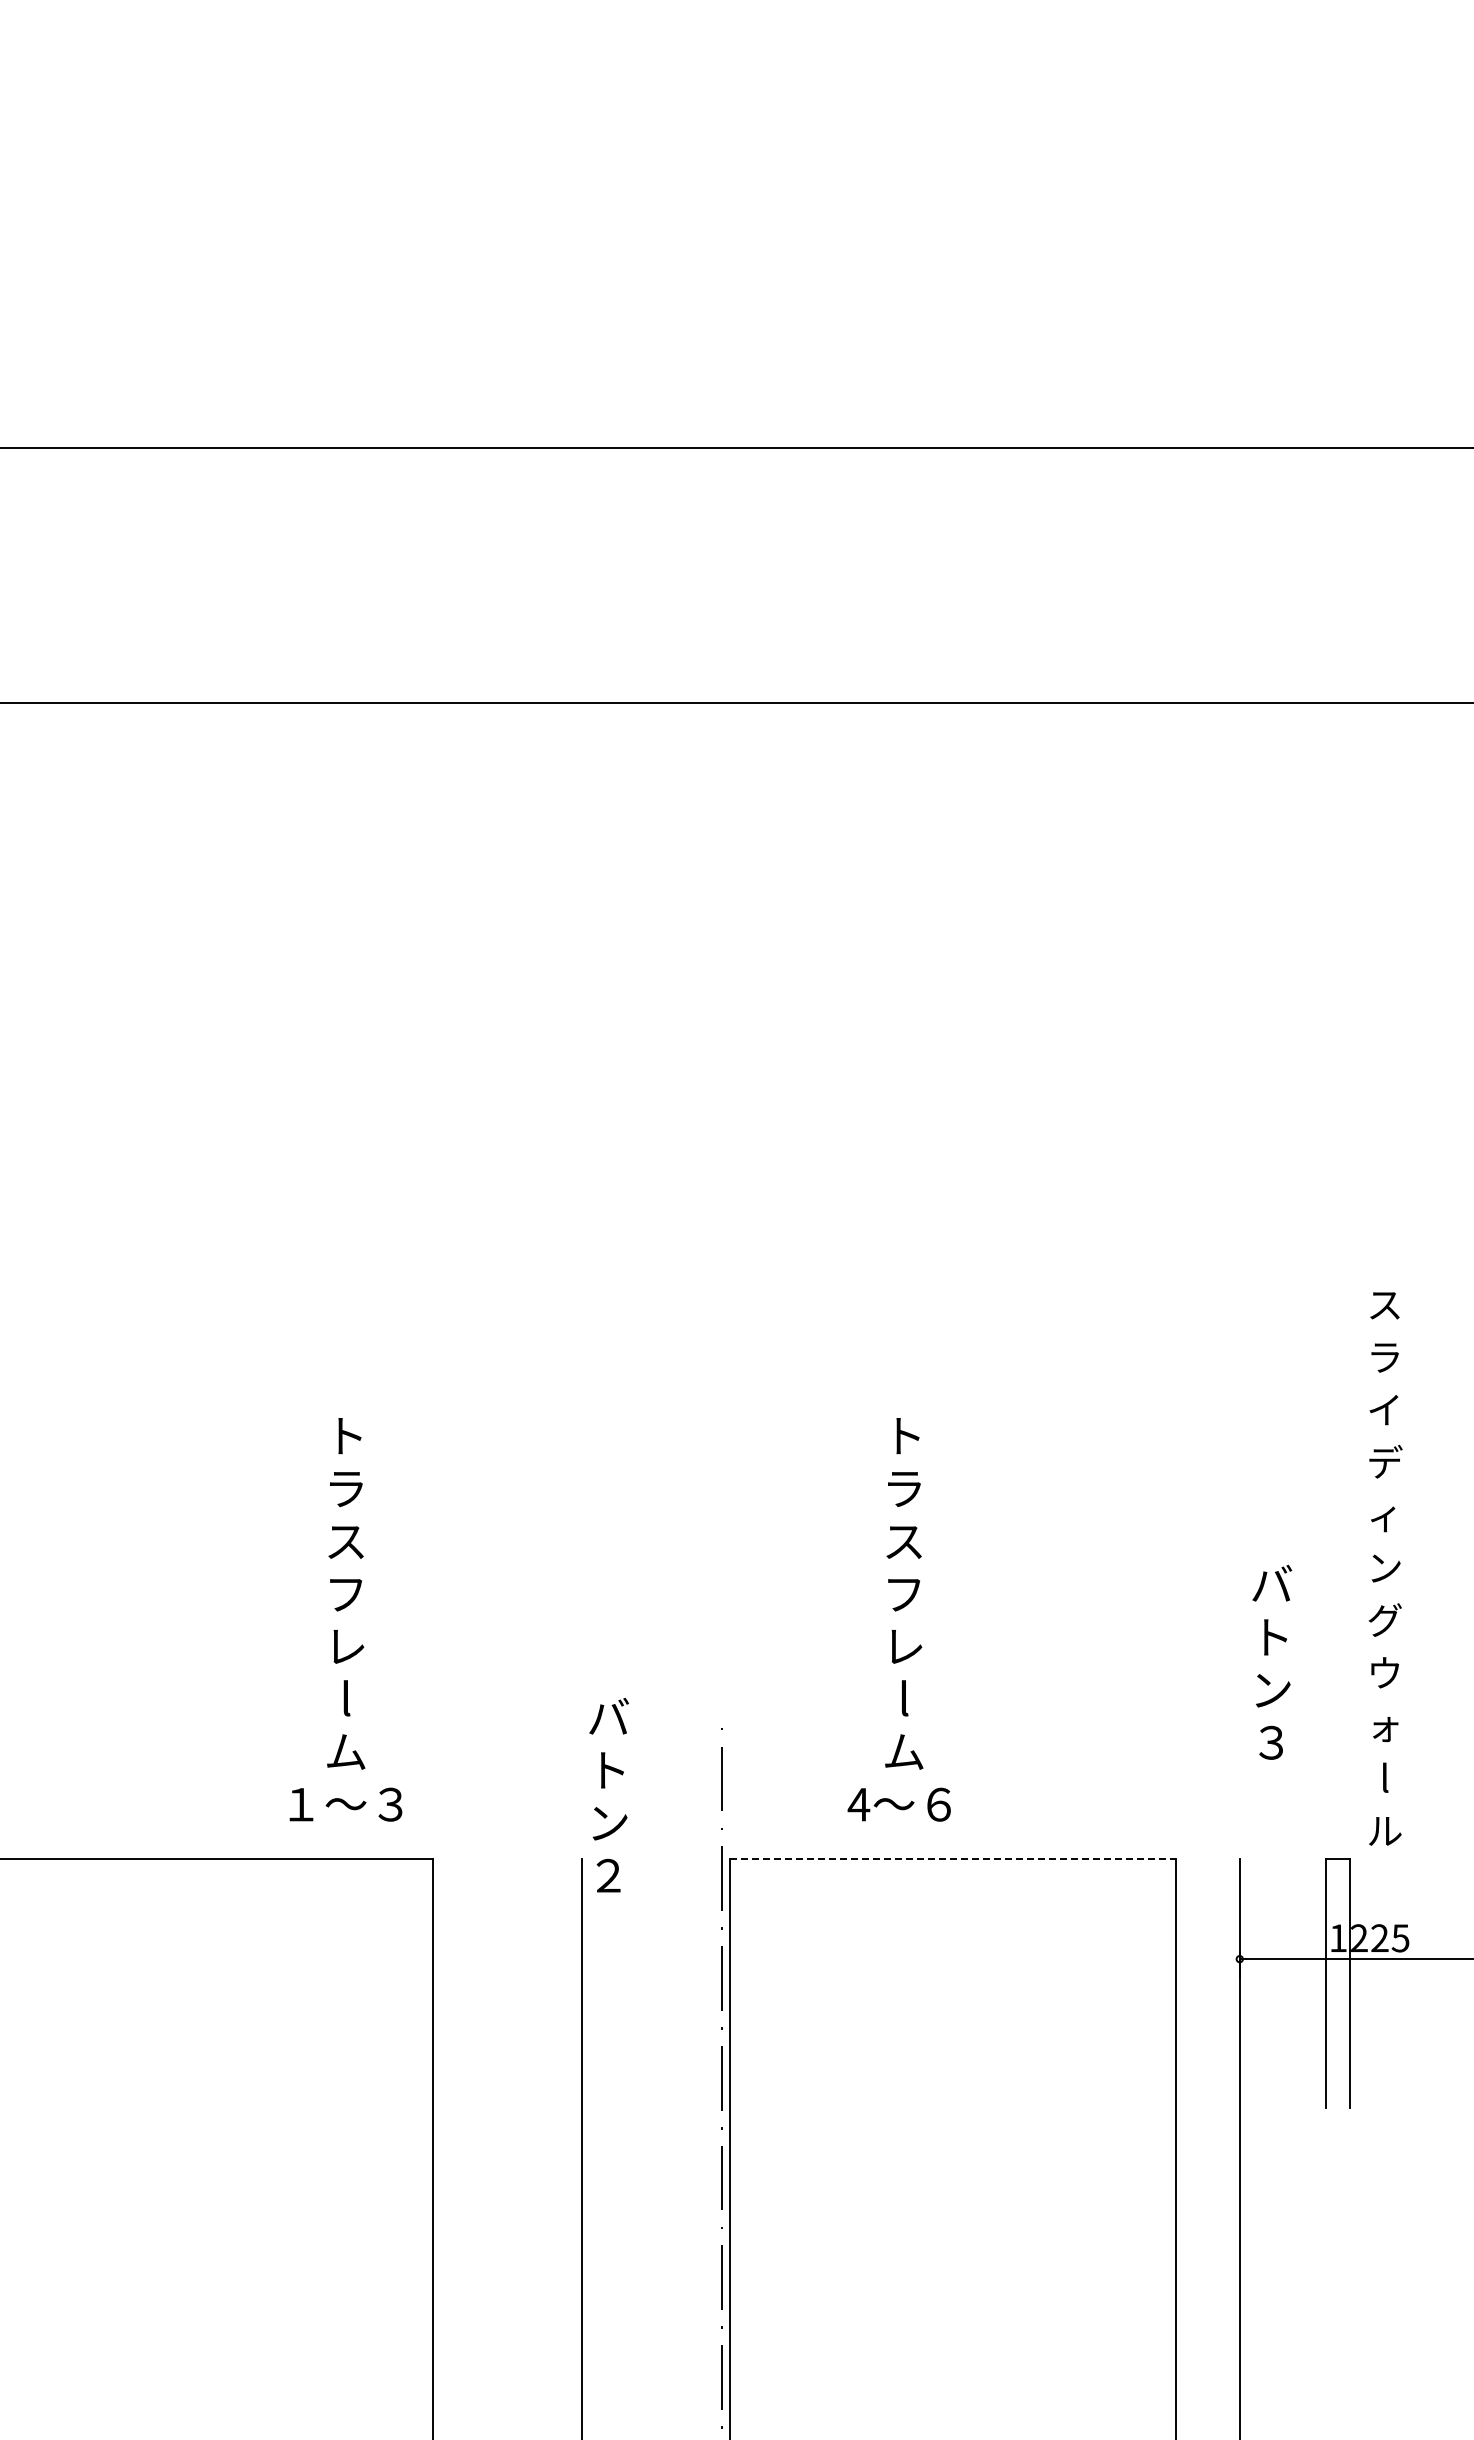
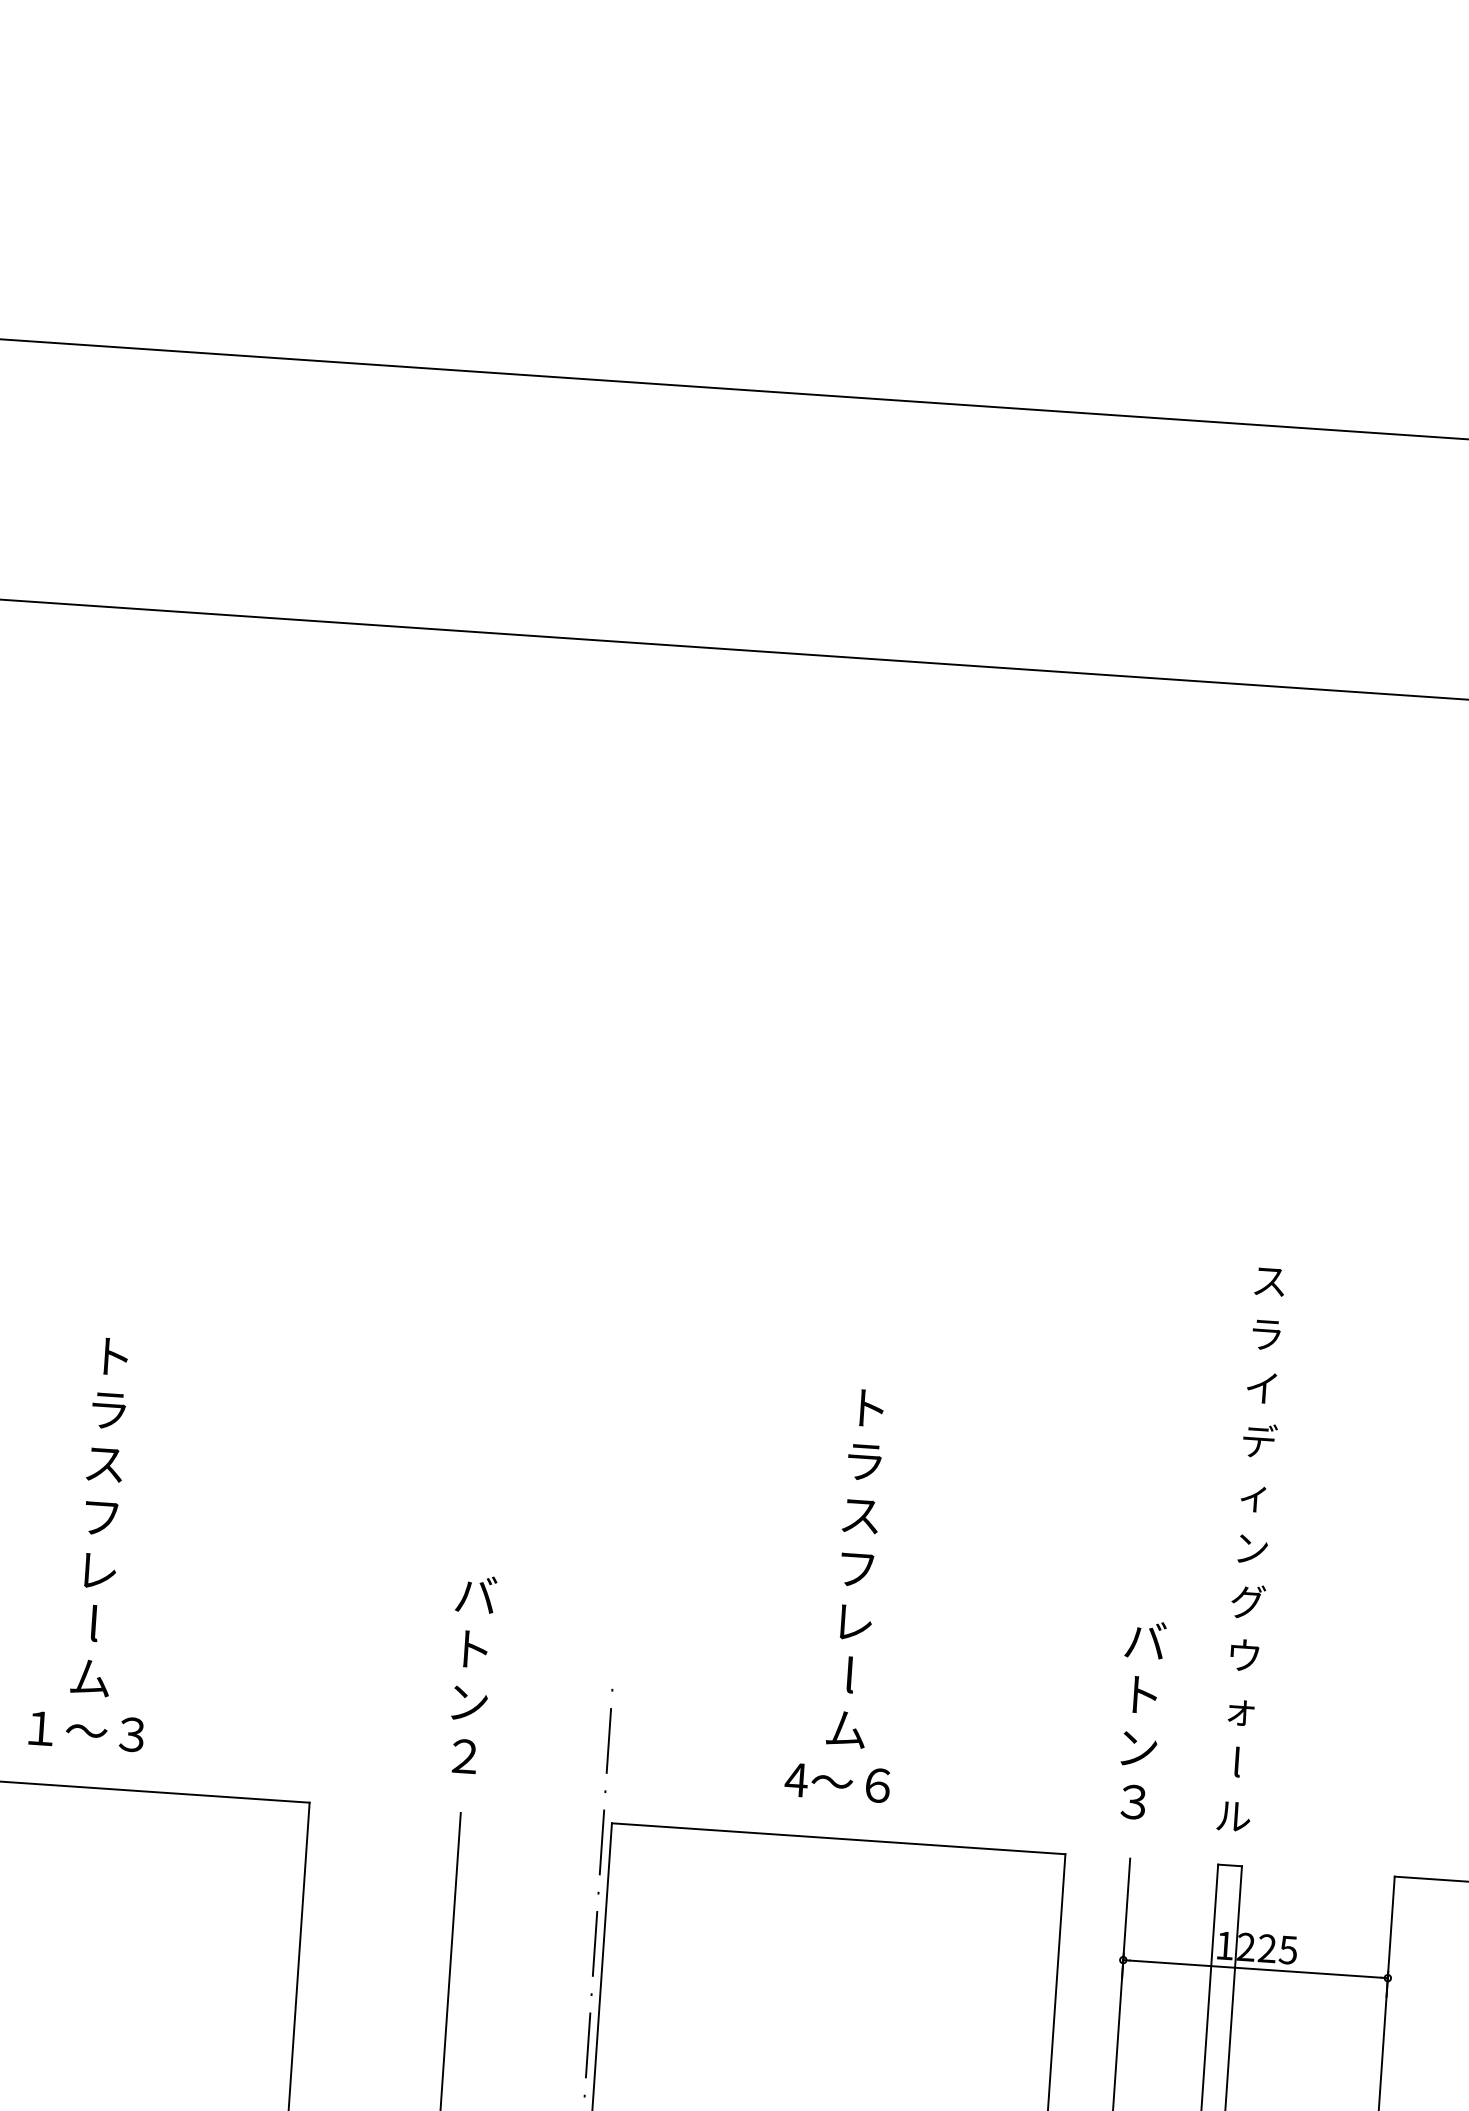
text: (1385, 1568) -> (1252, 1549), moved
text: (345, 1619) -> (98, 1543), moved
text: (898, 1619) -> (849, 1594), moved
text: (1272, 1661) -> (1140, 1719), moved
text: (608, 1794) -> (470, 1673), moved
line: (953, 1859) -> (839, 1838), dashed -> solid

